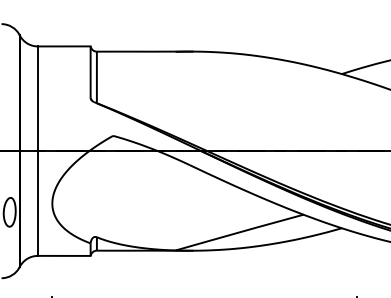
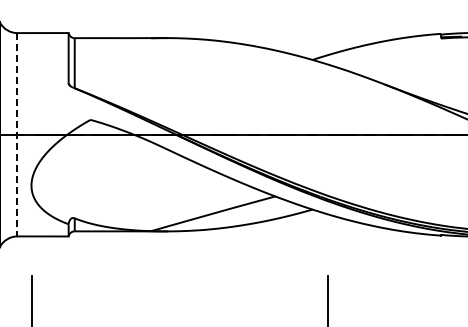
line: (37, 150) -> (17, 134), solid -> dashed

